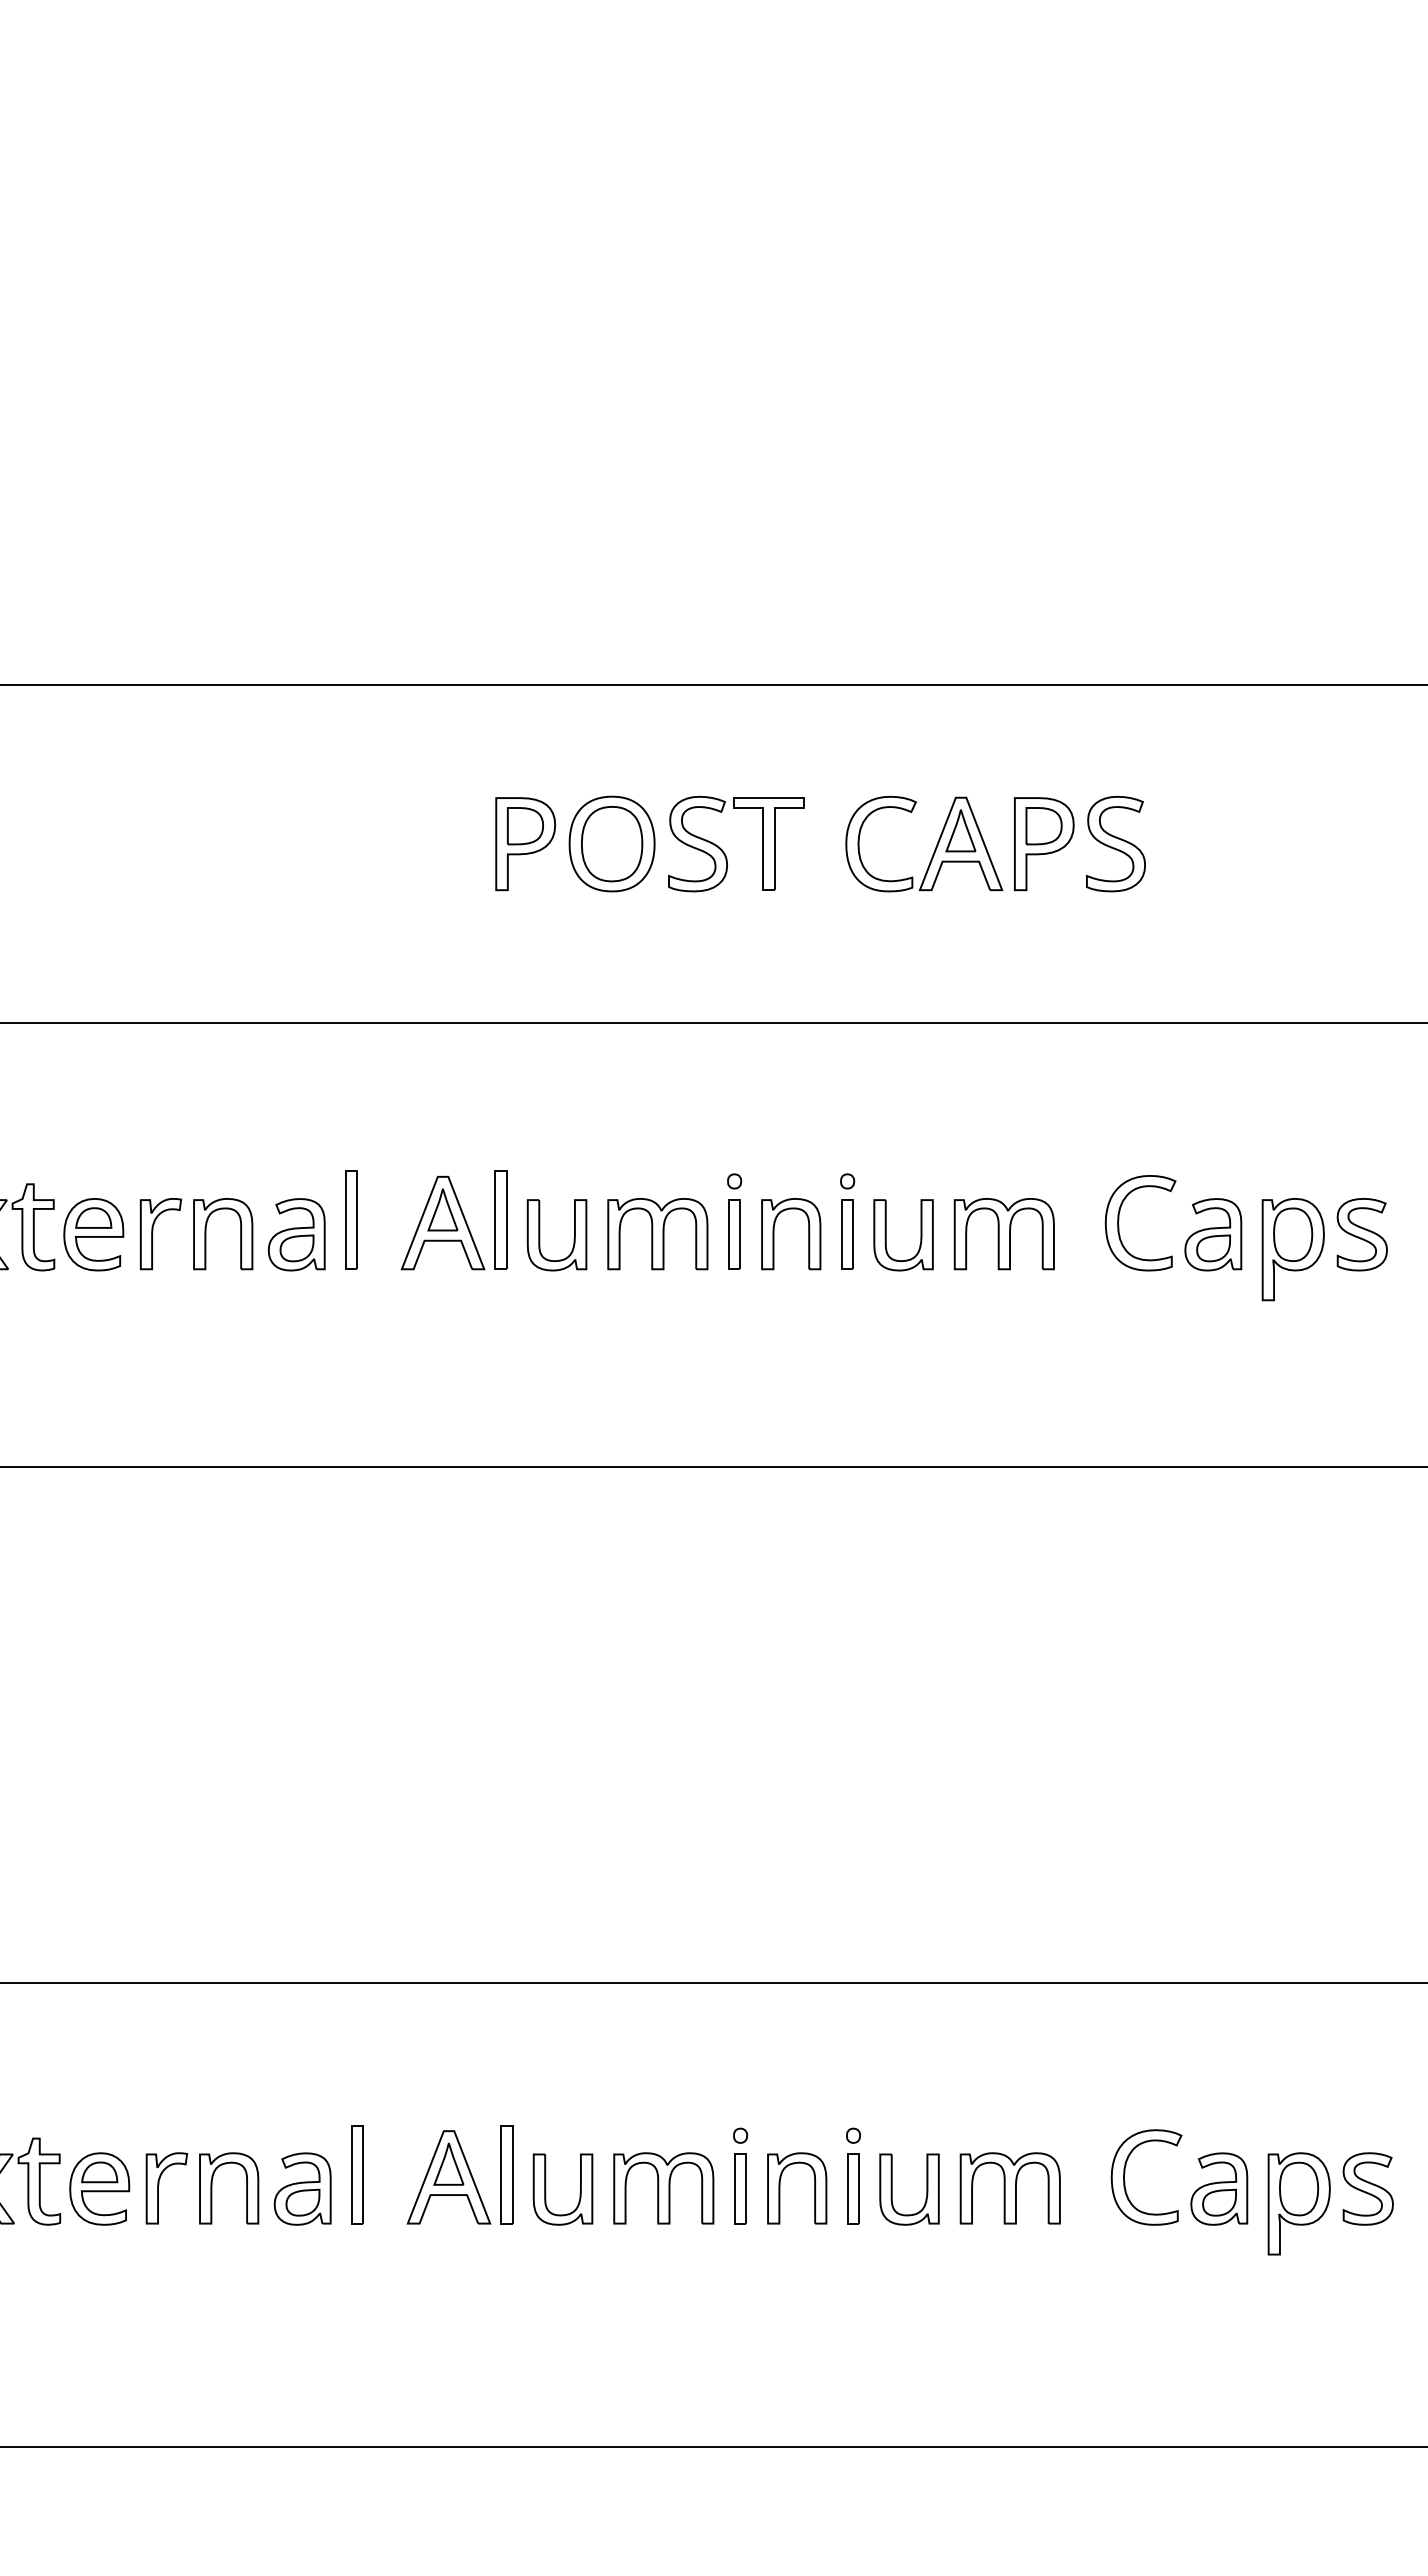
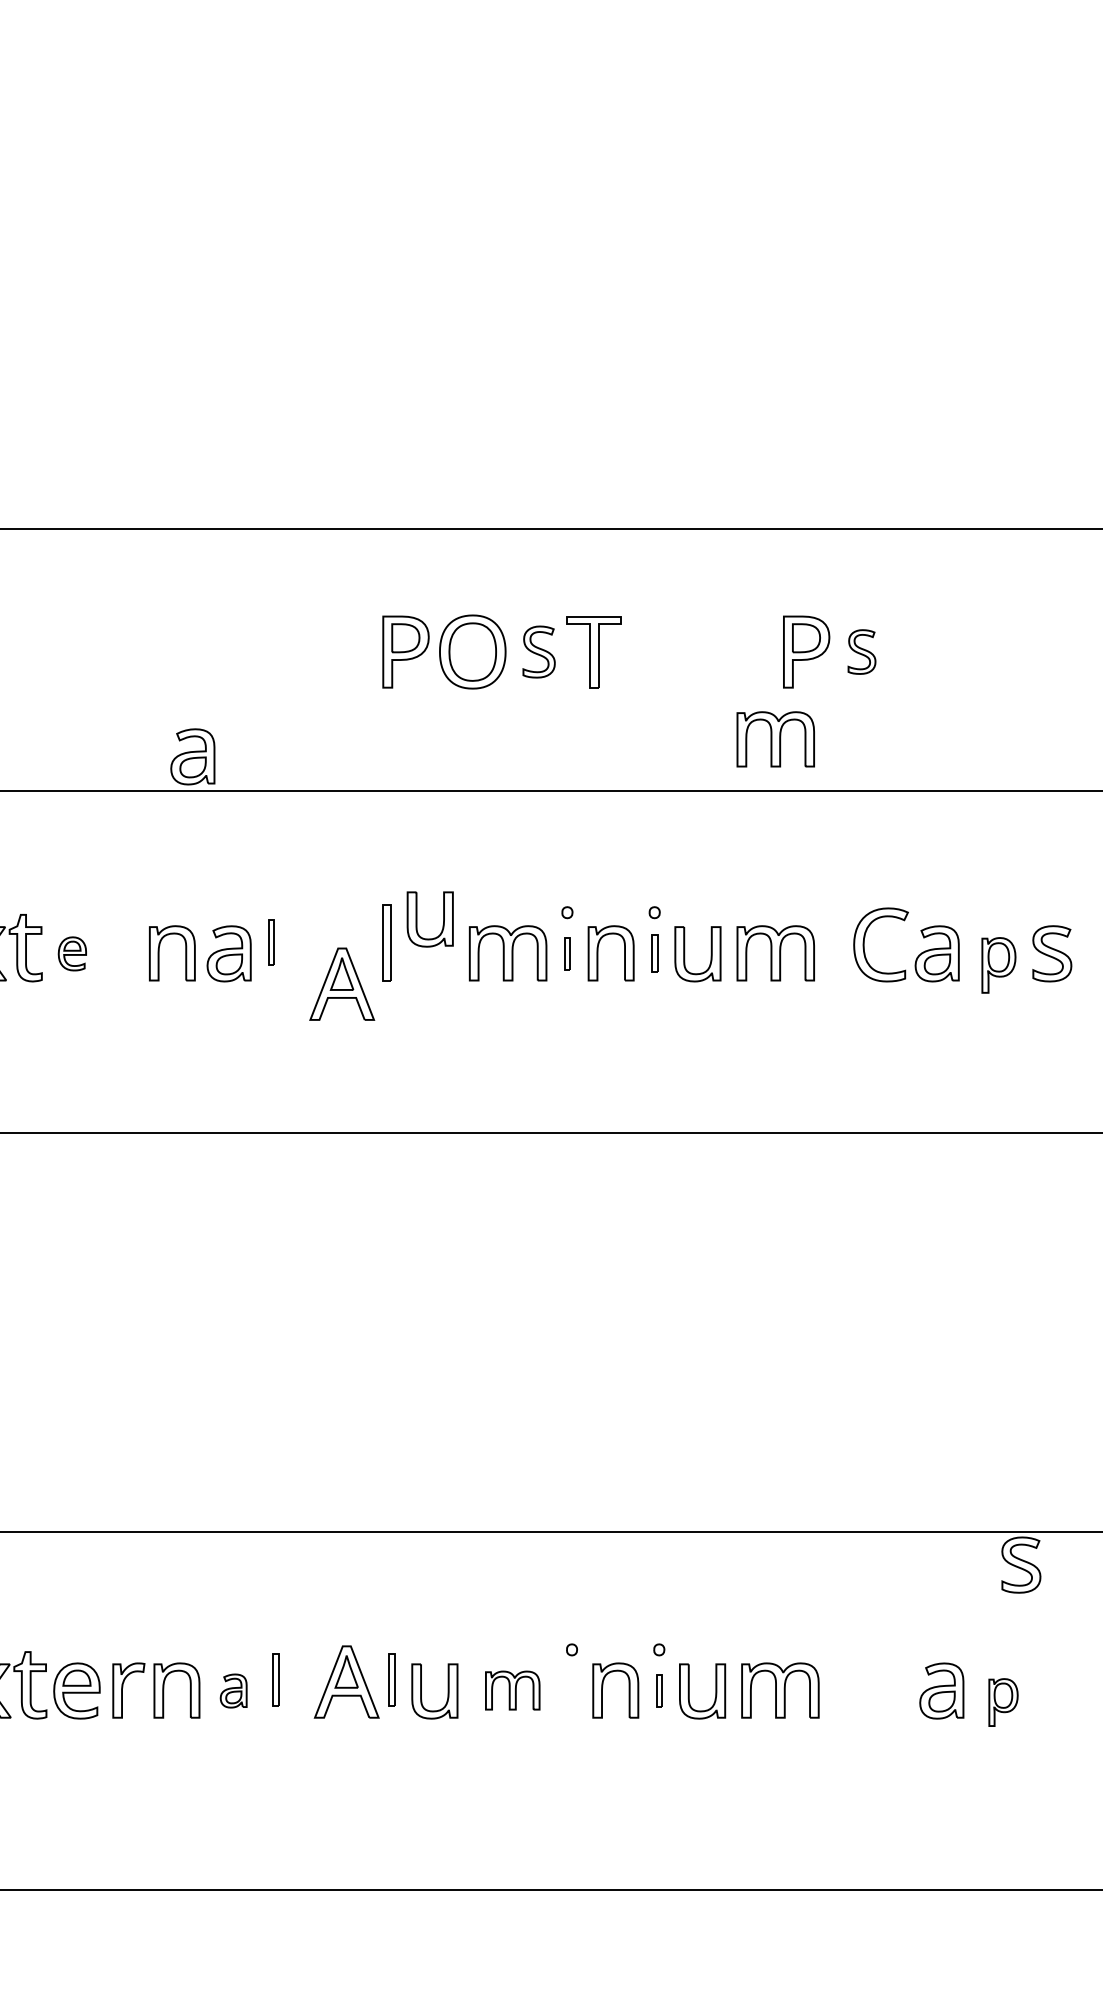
part: (697, 843) -> (538, 651), size x0.7
part: (1115, 843) -> (861, 651), size x0.6
part: (934, 849) -> (721, 656), removed
part: (1003, 957) -> (775, 739), added
part: (249, 979) -> (192, 756), added
part: (351, 1219) -> (271, 942), size x0.6
part: (442, 1222) -> (341, 983), moved
part: (153, 1231) -> (118, 951), removed
part: (93, 1234) -> (72, 953), size x0.6
part: (734, 1234) -> (567, 953), size x0.6
part: (847, 1234) -> (654, 953), size x0.7
part: (540, 1235) -> (417, 919), moved
part: (1292, 1249) -> (998, 965), size x0.7
part: (1125, 2173) -> (869, 1679), removed
part: (357, 2174) -> (276, 1679), size x0.7
part: (506, 2174) -> (391, 1679), size x0.7
part: (302, 2188) -> (233, 1690), size x0.6
part: (663, 2188) -> (512, 1690), size x0.7
part: (740, 2188) -> (571, 1690), removed
part: (853, 2188) -> (659, 1690), size x0.6
part: (1367, 2188) -> (1020, 1564), moved
part: (1298, 2203) -> (1003, 1702), size x0.6

